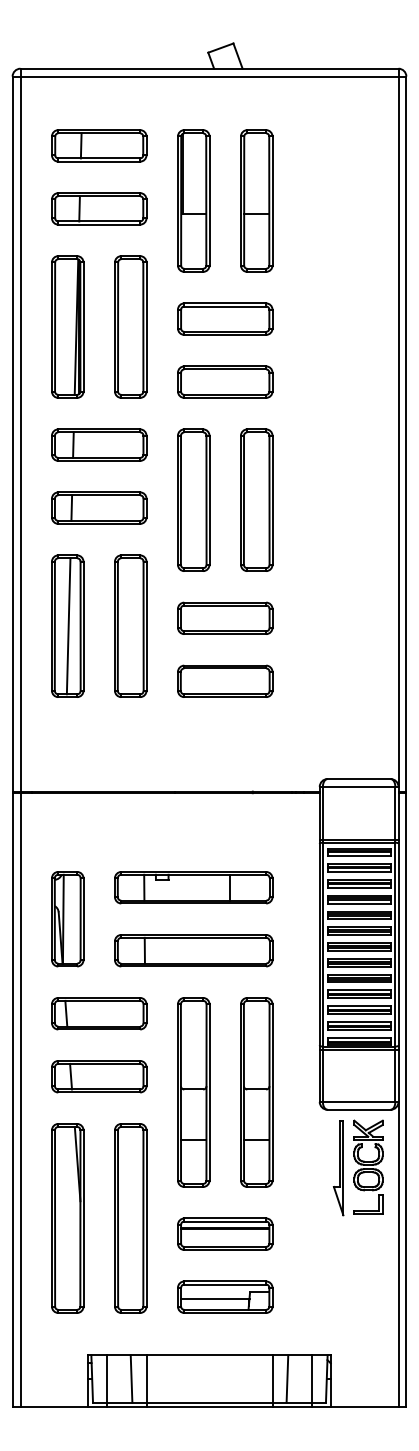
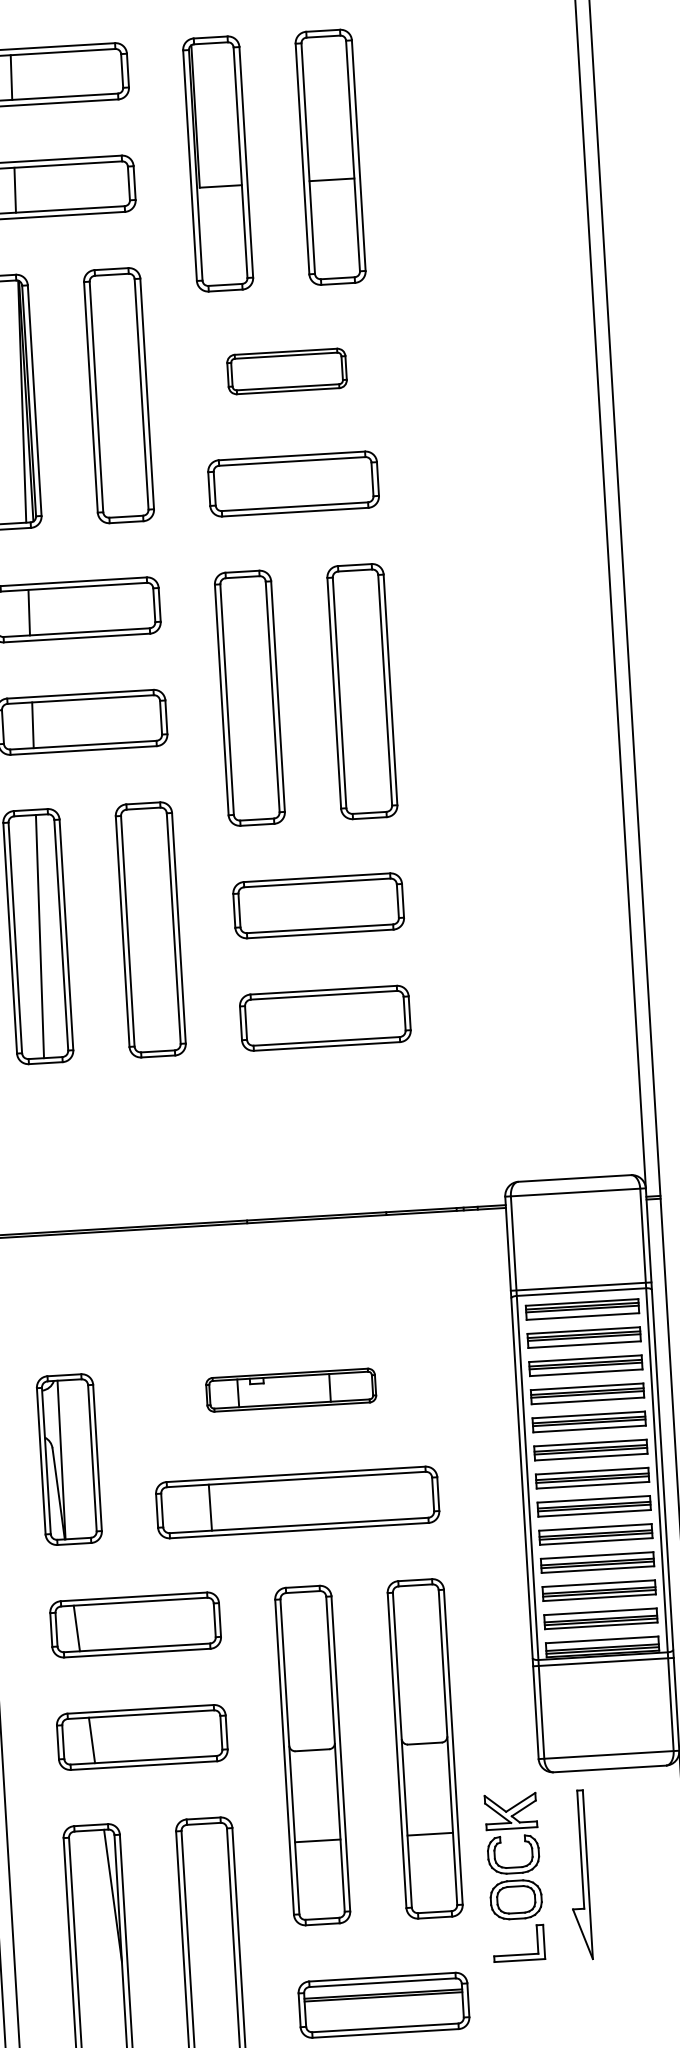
part: (225, 318) -> (287, 370), size x0.7
part: (193, 887) -> (290, 1389), size x0.6
part: (368, 1166) -> (514, 1876), moved

